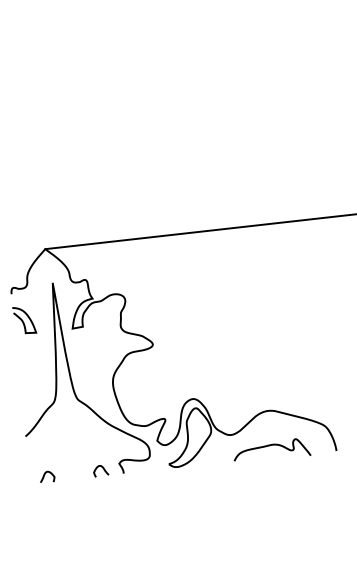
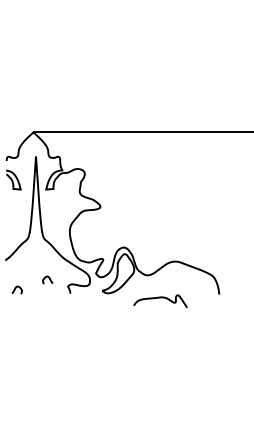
curve: (271, 446) -> (160, 298), moved
curve: (101, 468) -> (48, 278), moved

